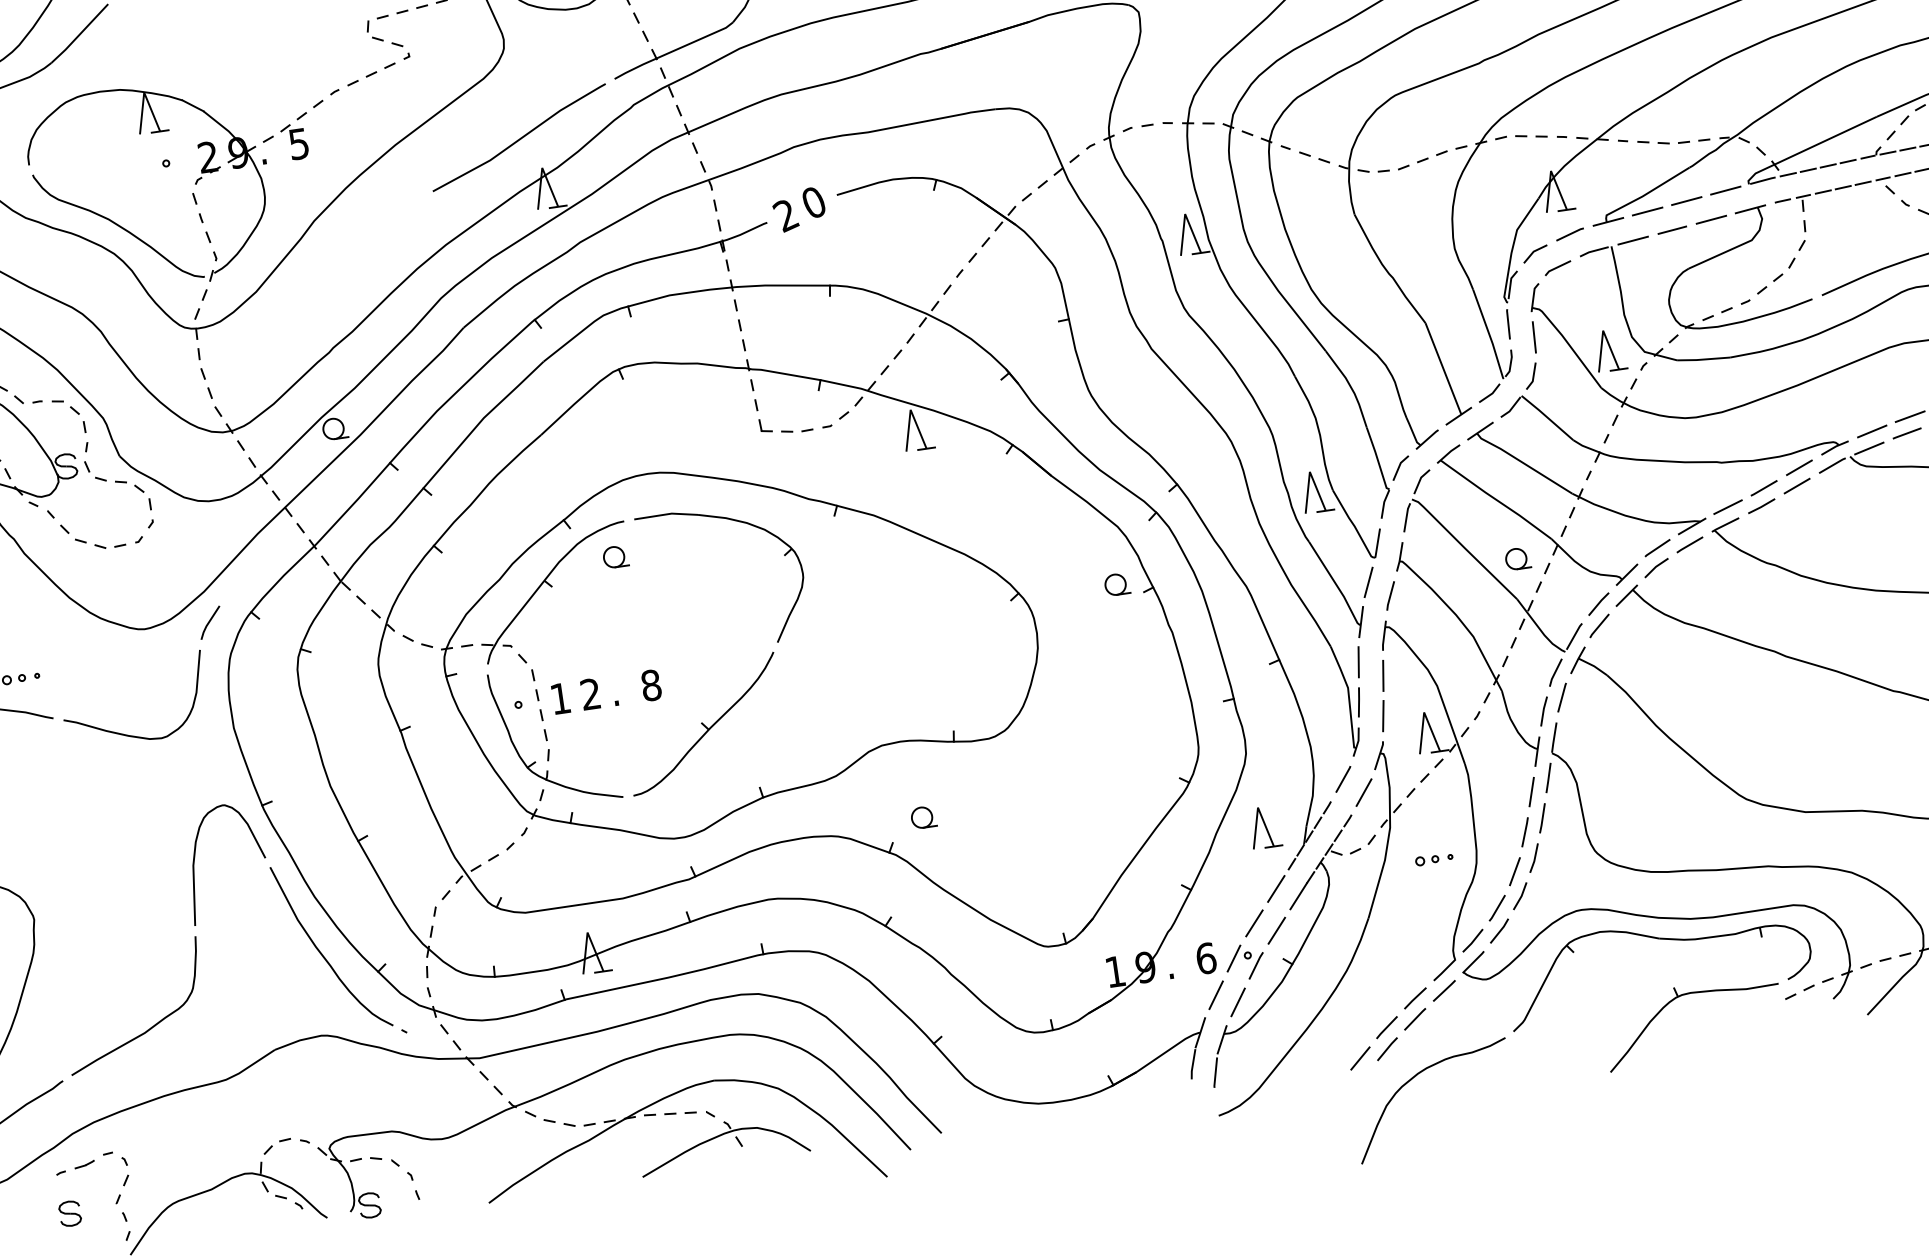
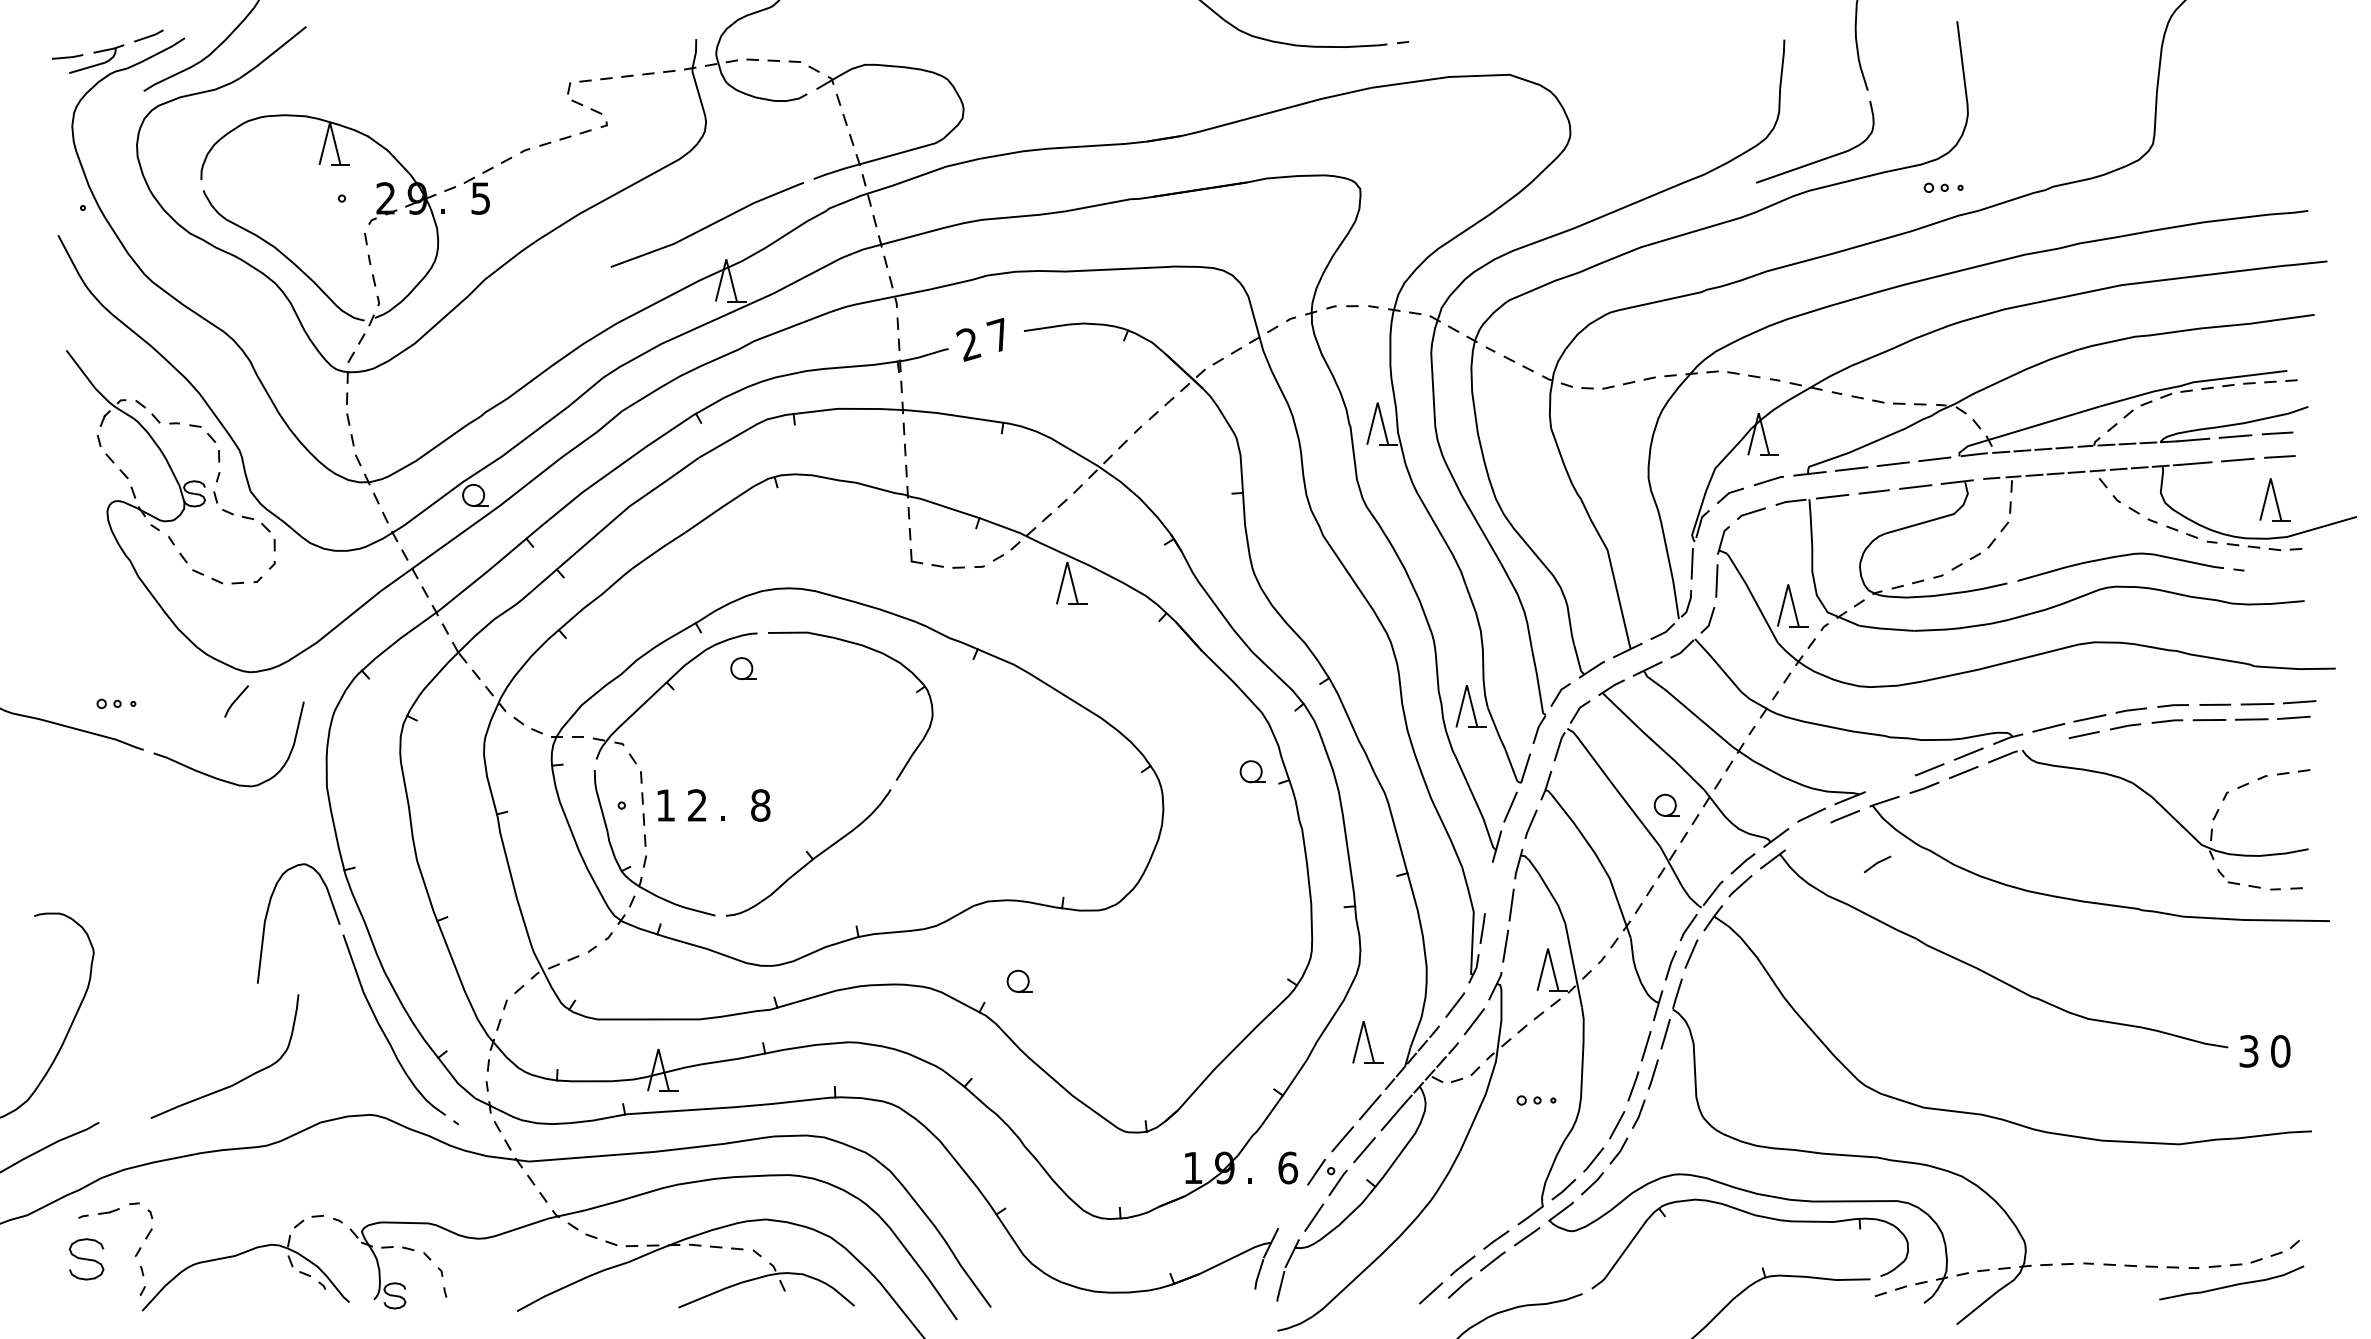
text: (813, 201) -> (998, 334), 0 -> 7
line: (1868, 448) -> (2042, 744), removed
line: (1727, 506) -> (1889, 783), removed
line: (1656, 567) -> (1877, 863), moved
line: (210, 621) -> (236, 700), moved
line: (1358, 661) -> (1488, 886), removed
line: (1215, 995) -> (1292, 1207), removed
curve: (149, 1028) -> (237, 1081), moved
part: (69, 1213) -> (86, 1259), size x1.6

